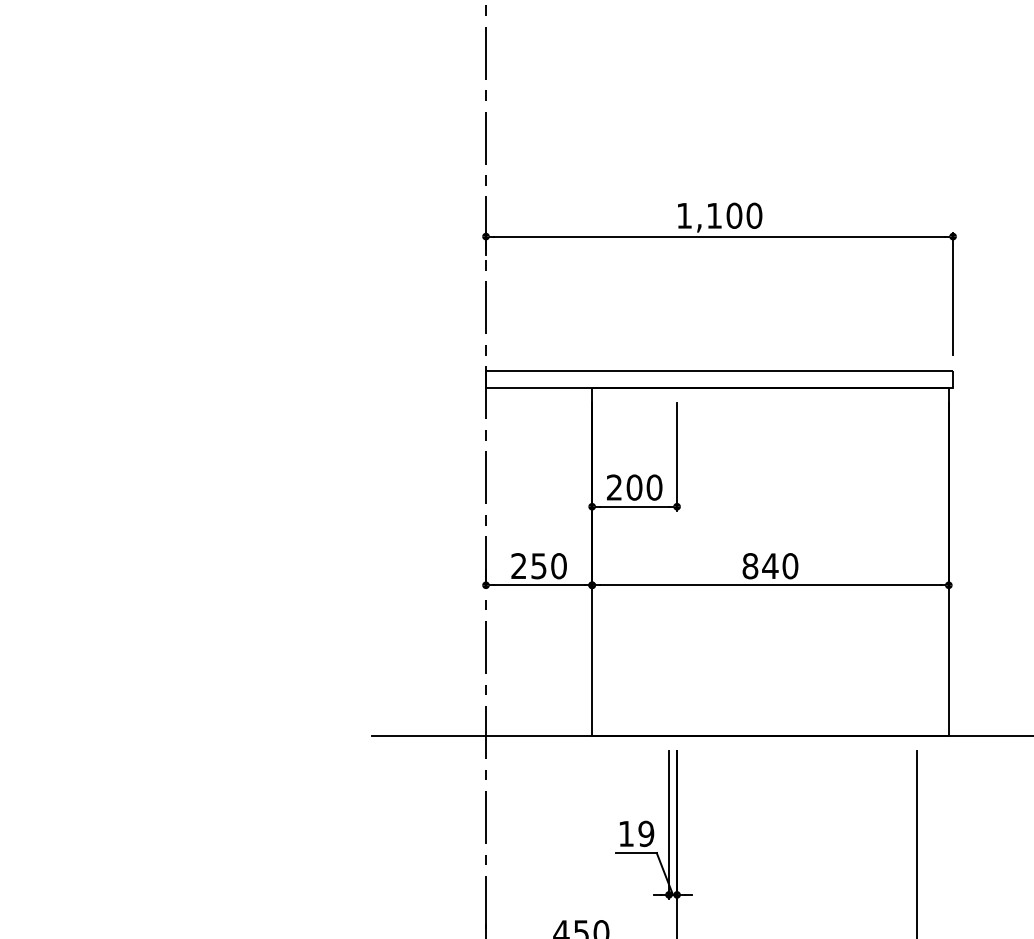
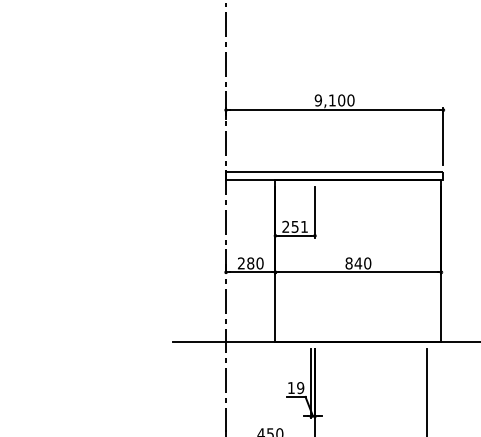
text: (682, 215) -> (317, 100), 1,100 -> 9,100
text: (643, 486) -> (299, 226), 200 -> 251
text: (538, 566) -> (250, 263), 250 -> 280

